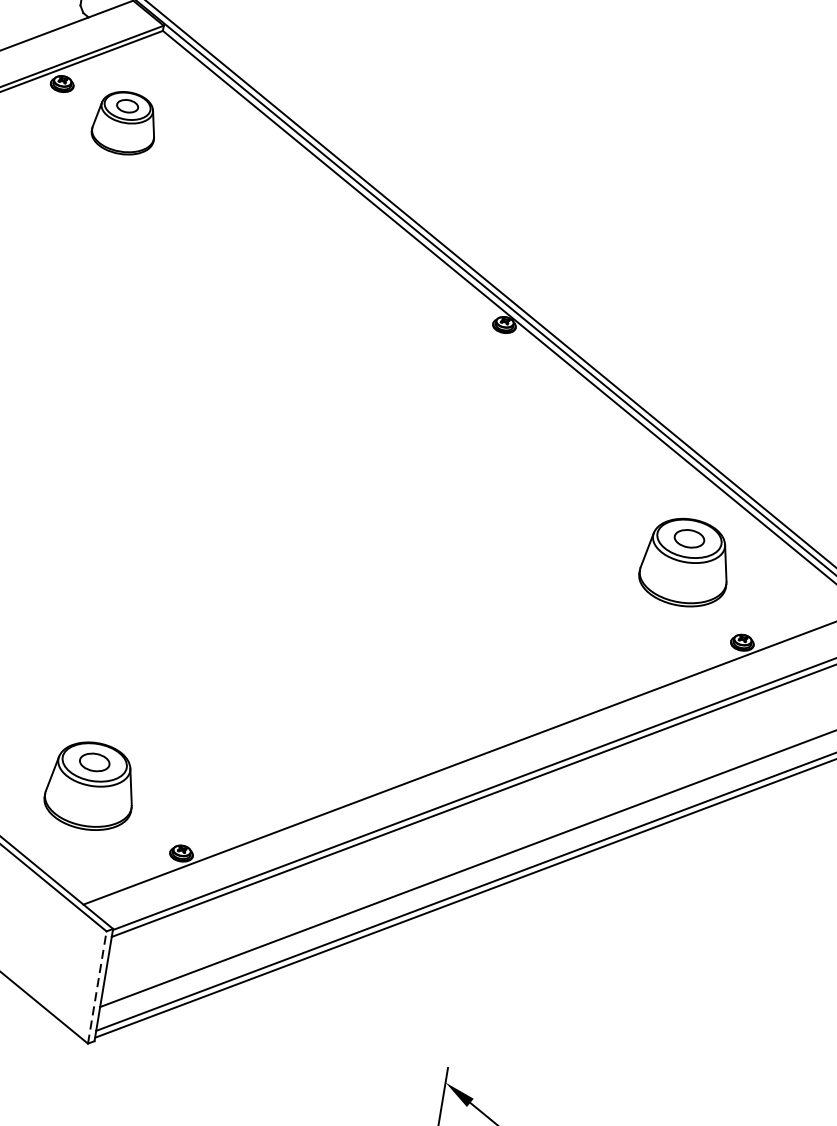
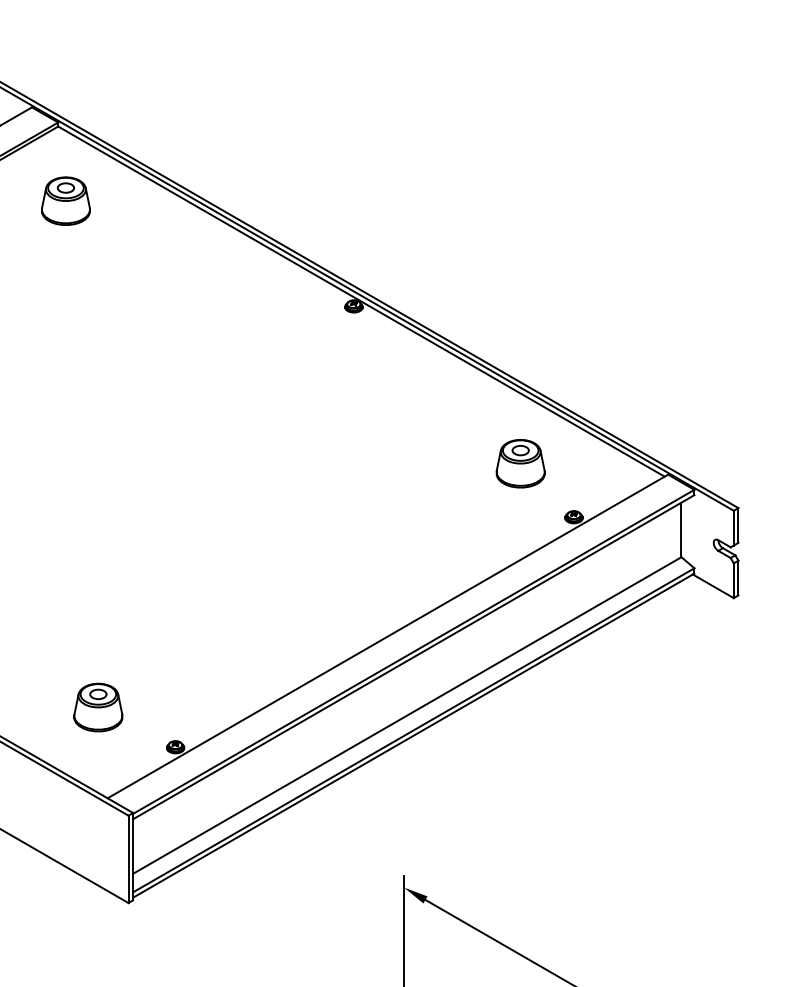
part: (124, 122) -> (65, 200), moved
part: (685, 562) -> (520, 463), size x0.71
part: (91, 785) -> (98, 707), size x0.71
line: (97, 987) -> (128, 859), dashed -> solid

